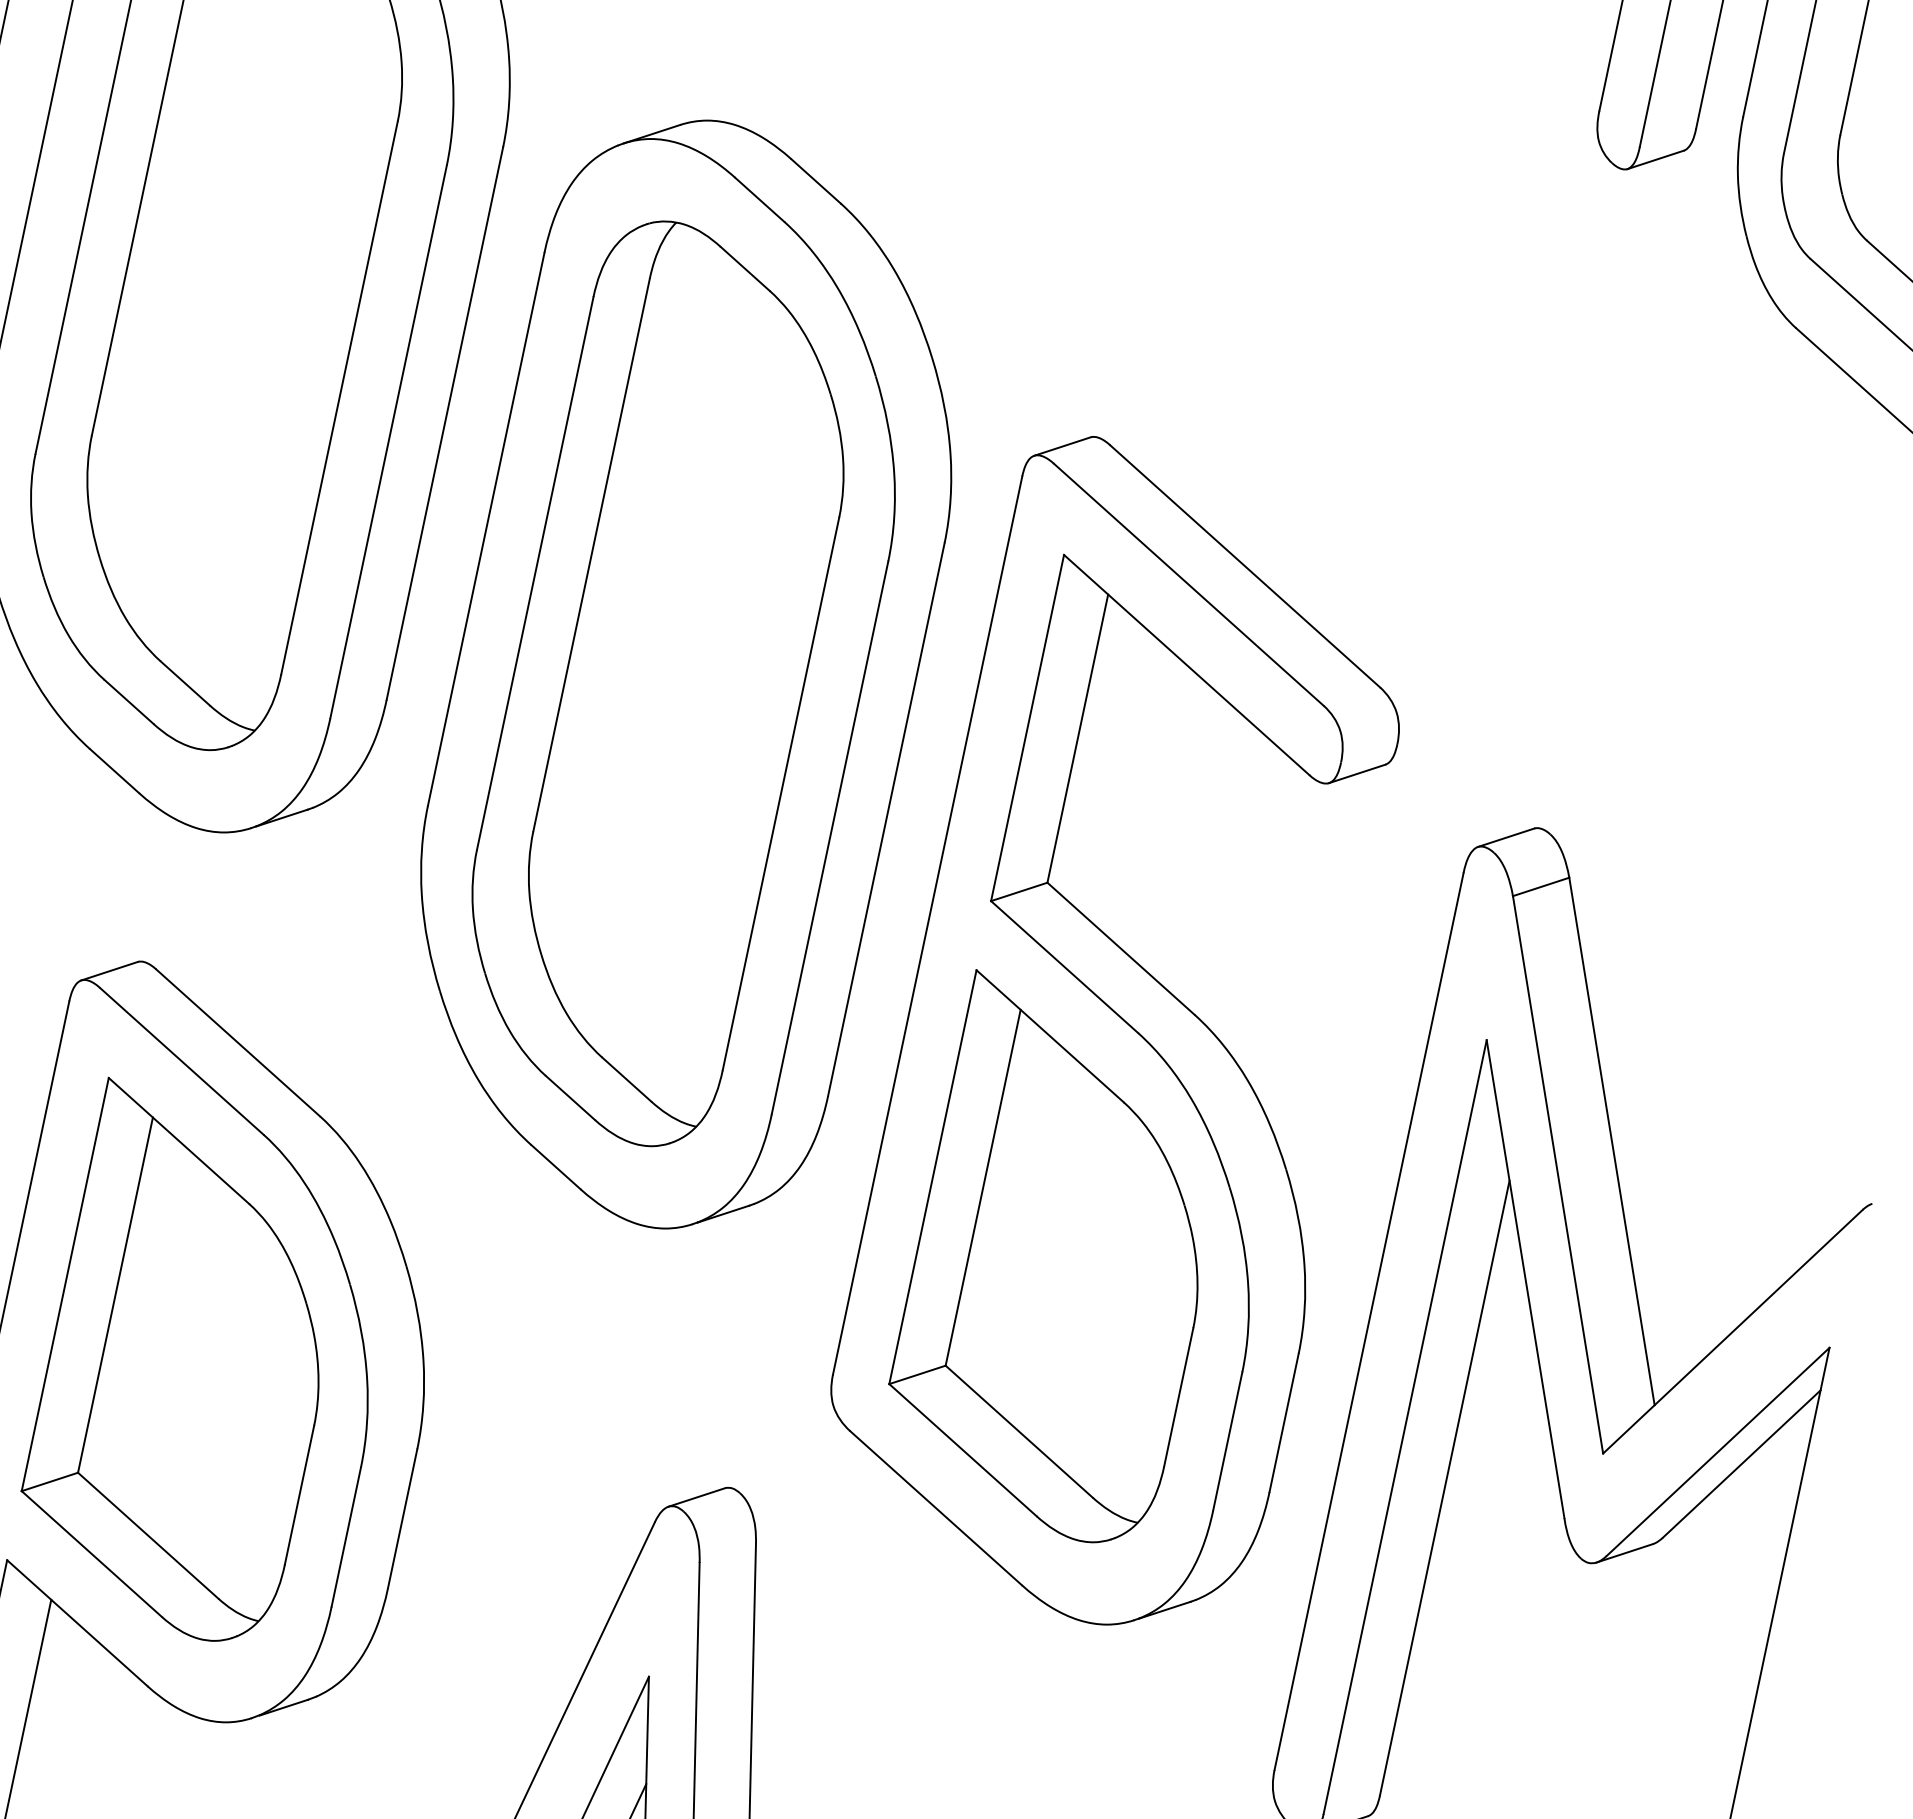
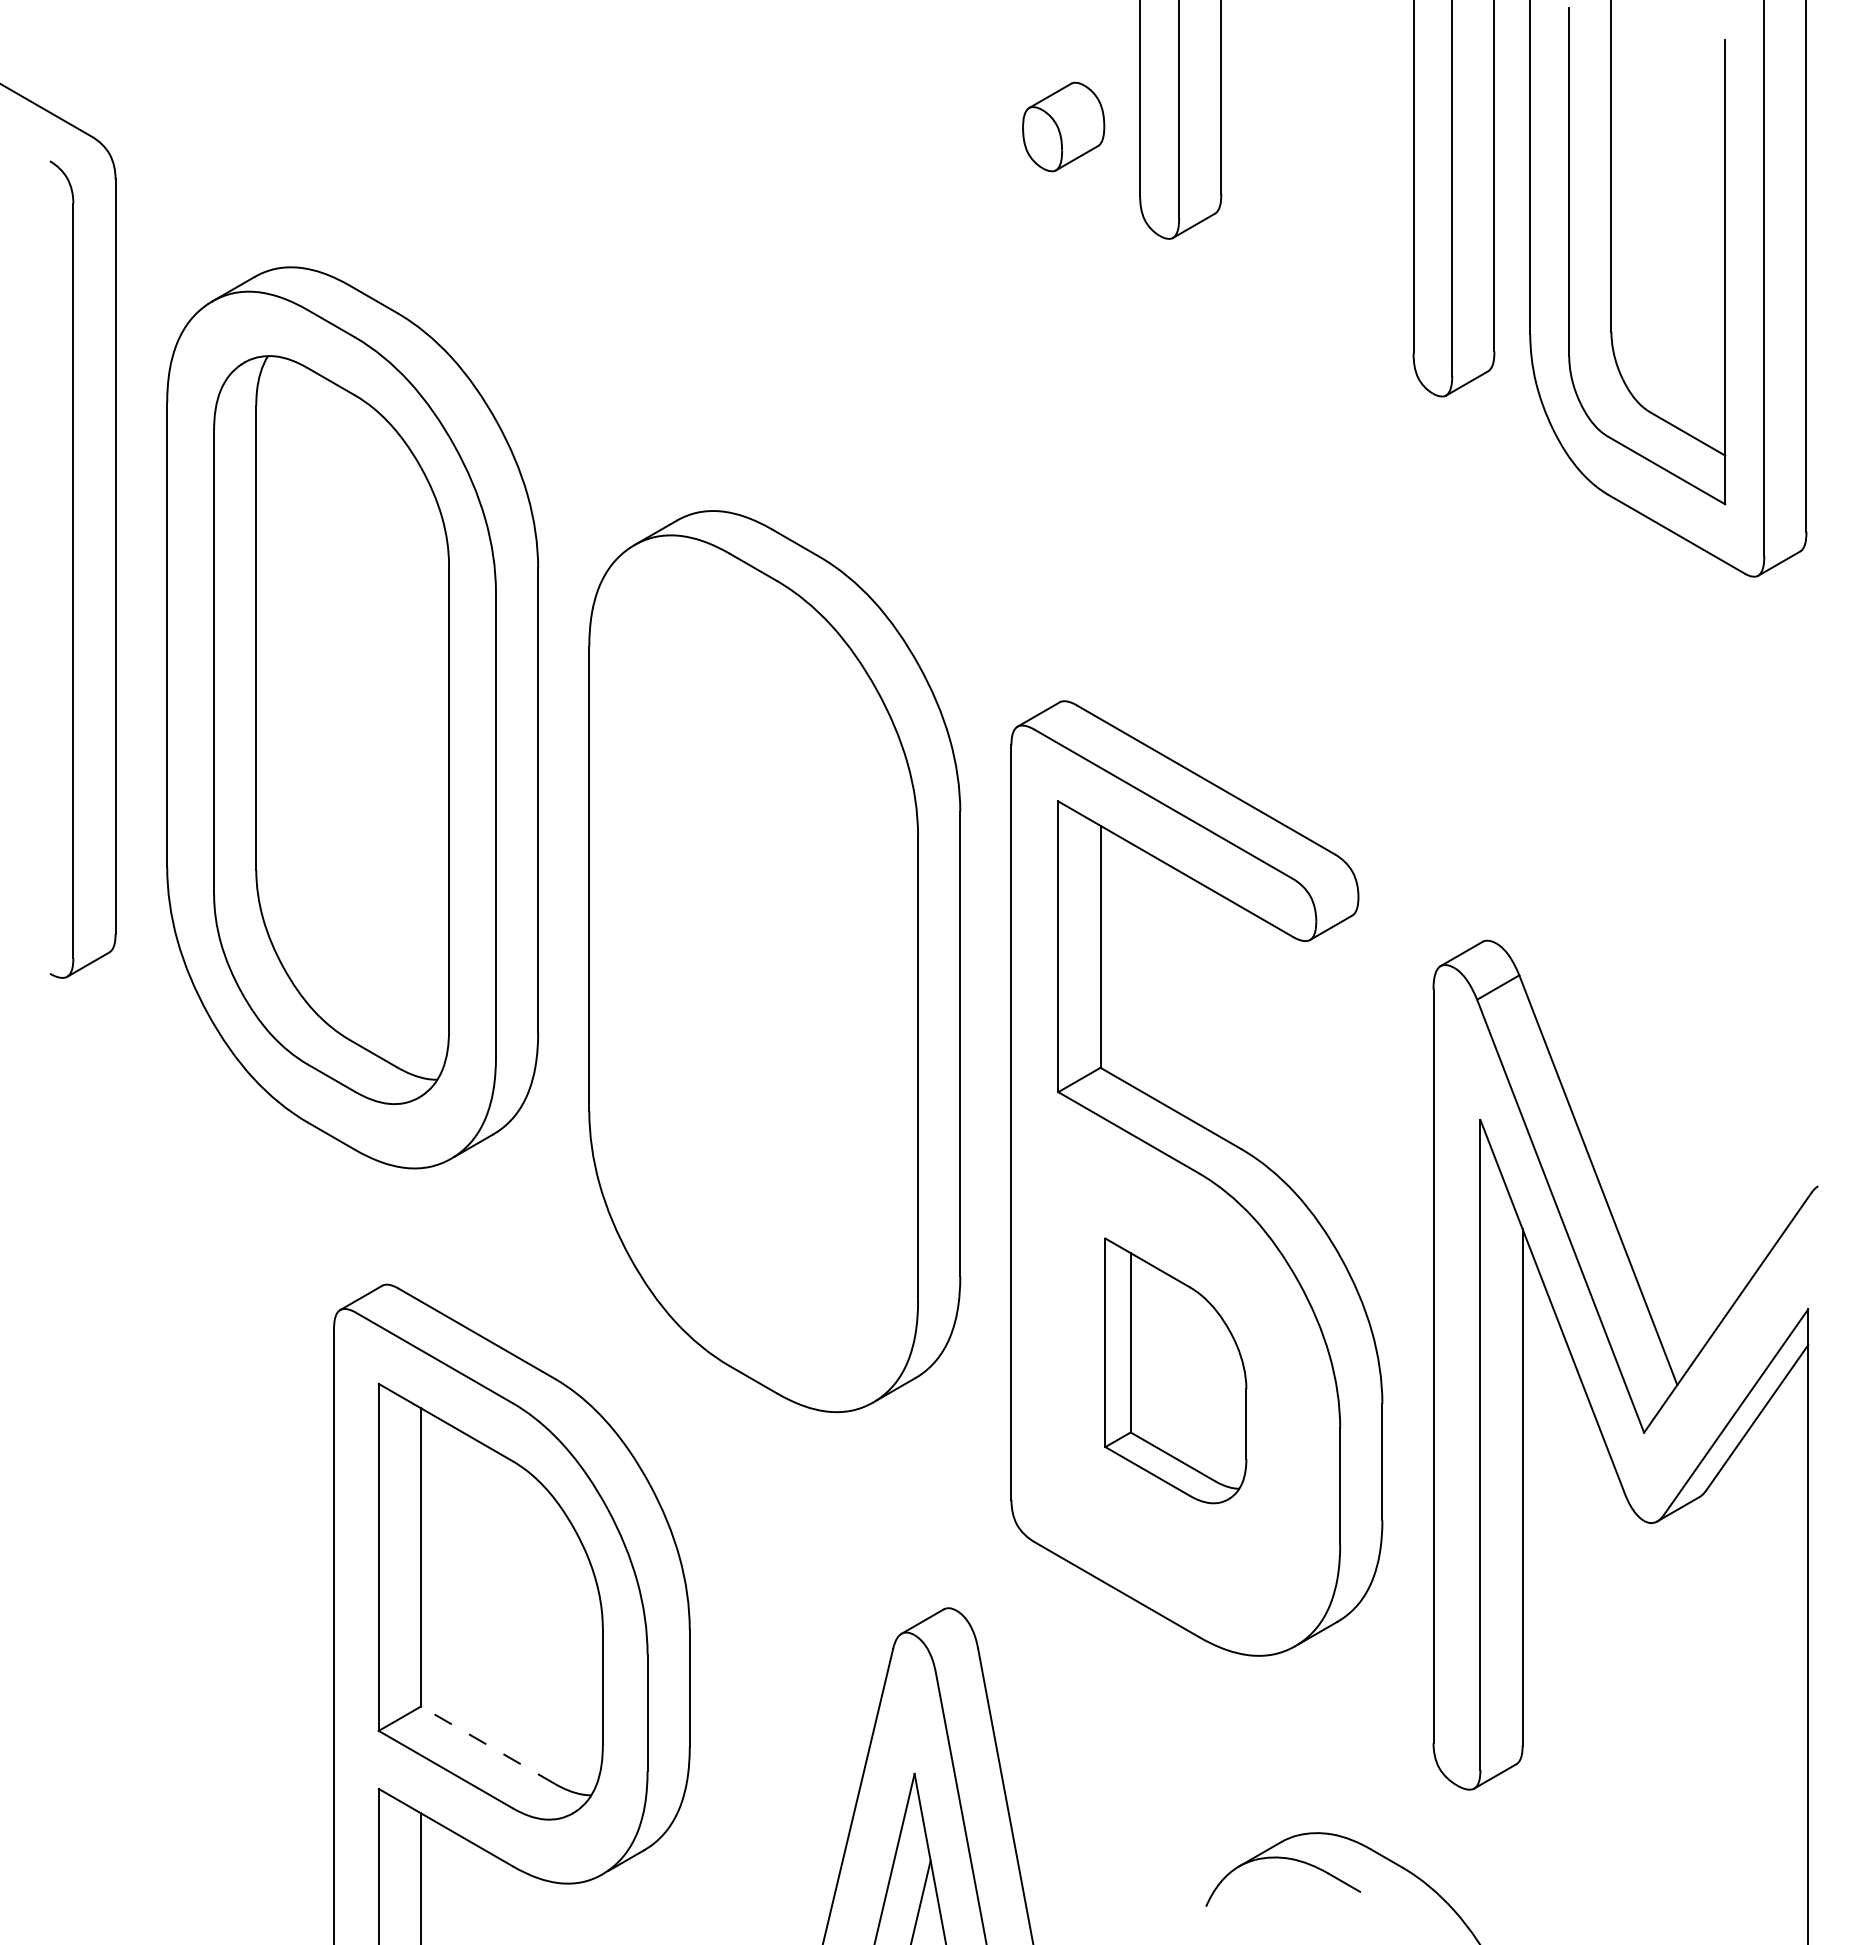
part: (657, 683) -> (753, 973), removed
part: (1060, 1261) -> (1175, 1370), size x0.6
line: (147, 1535) -> (487, 1745), solid -> dashed

